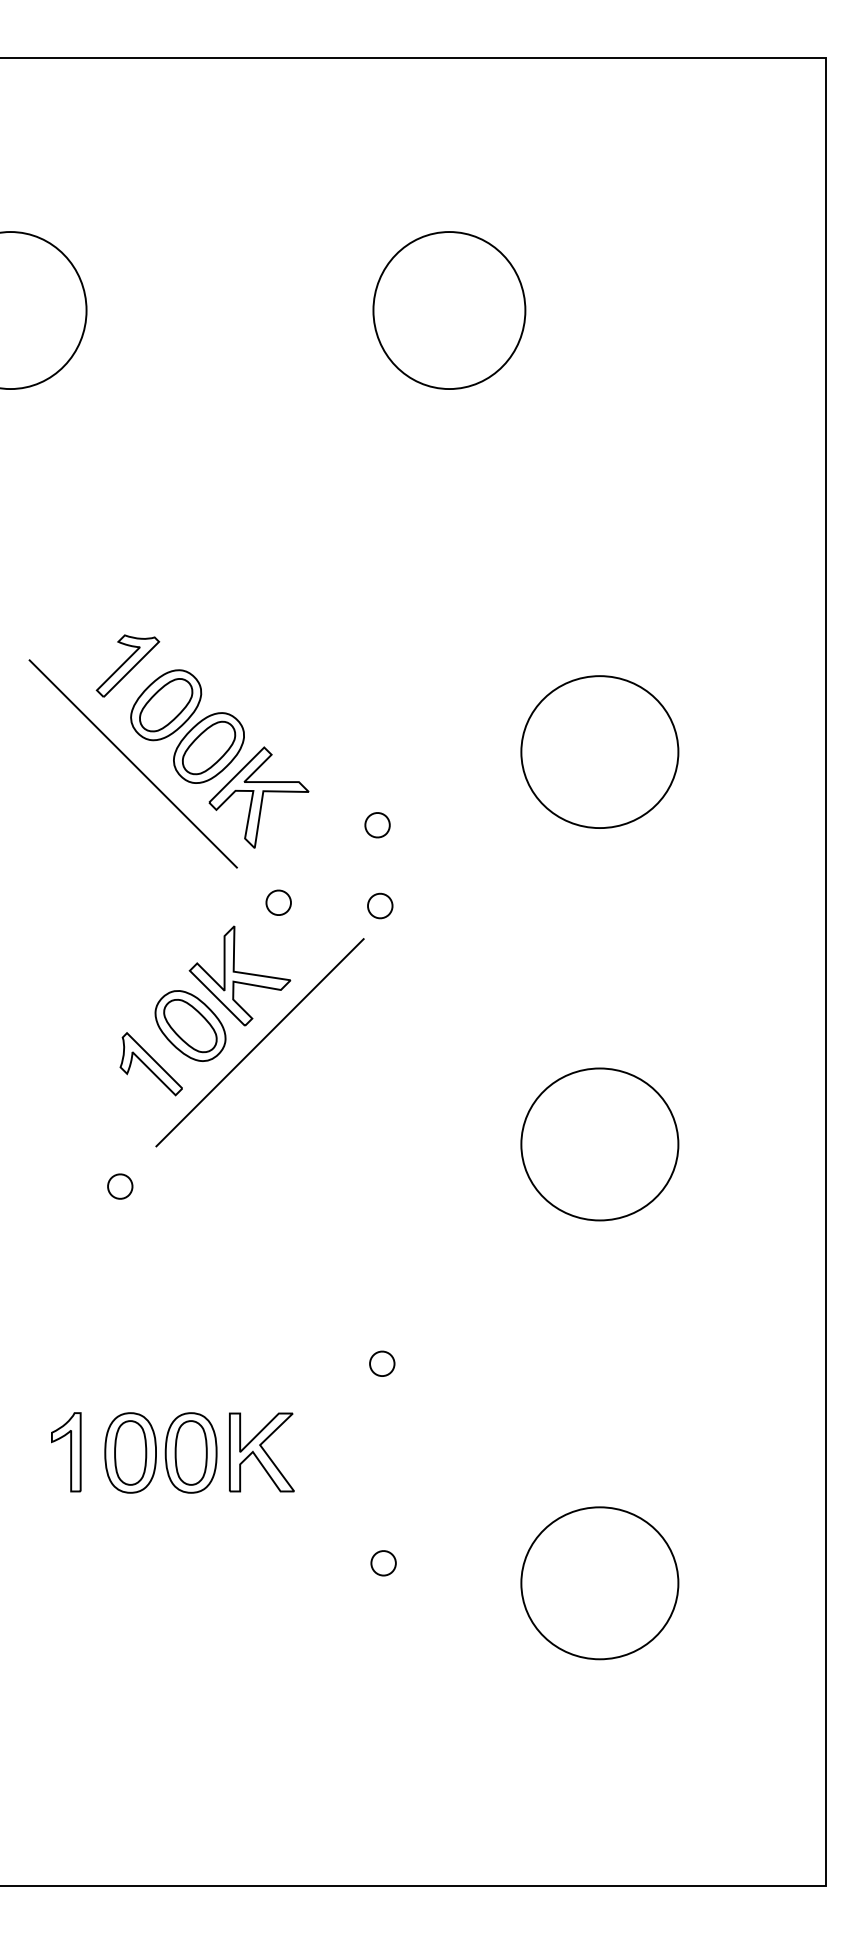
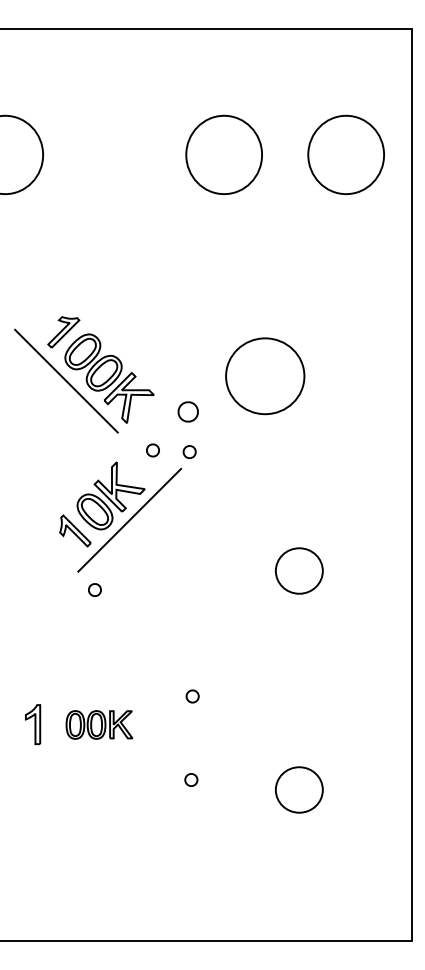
part: (692, 309) -> (345, 154), added
part: (600, 752) -> (265, 376), moved
part: (377, 824) -> (188, 411), size x1.6
part: (277, 902) -> (152, 450), moved
part: (600, 1143) -> (299, 570), size x0.6
part: (119, 1185) -> (94, 589), moved
part: (381, 1363) -> (192, 696), moved
part: (199, 1452) -> (99, 724), size x0.7
part: (600, 1582) -> (299, 789), size x0.6

